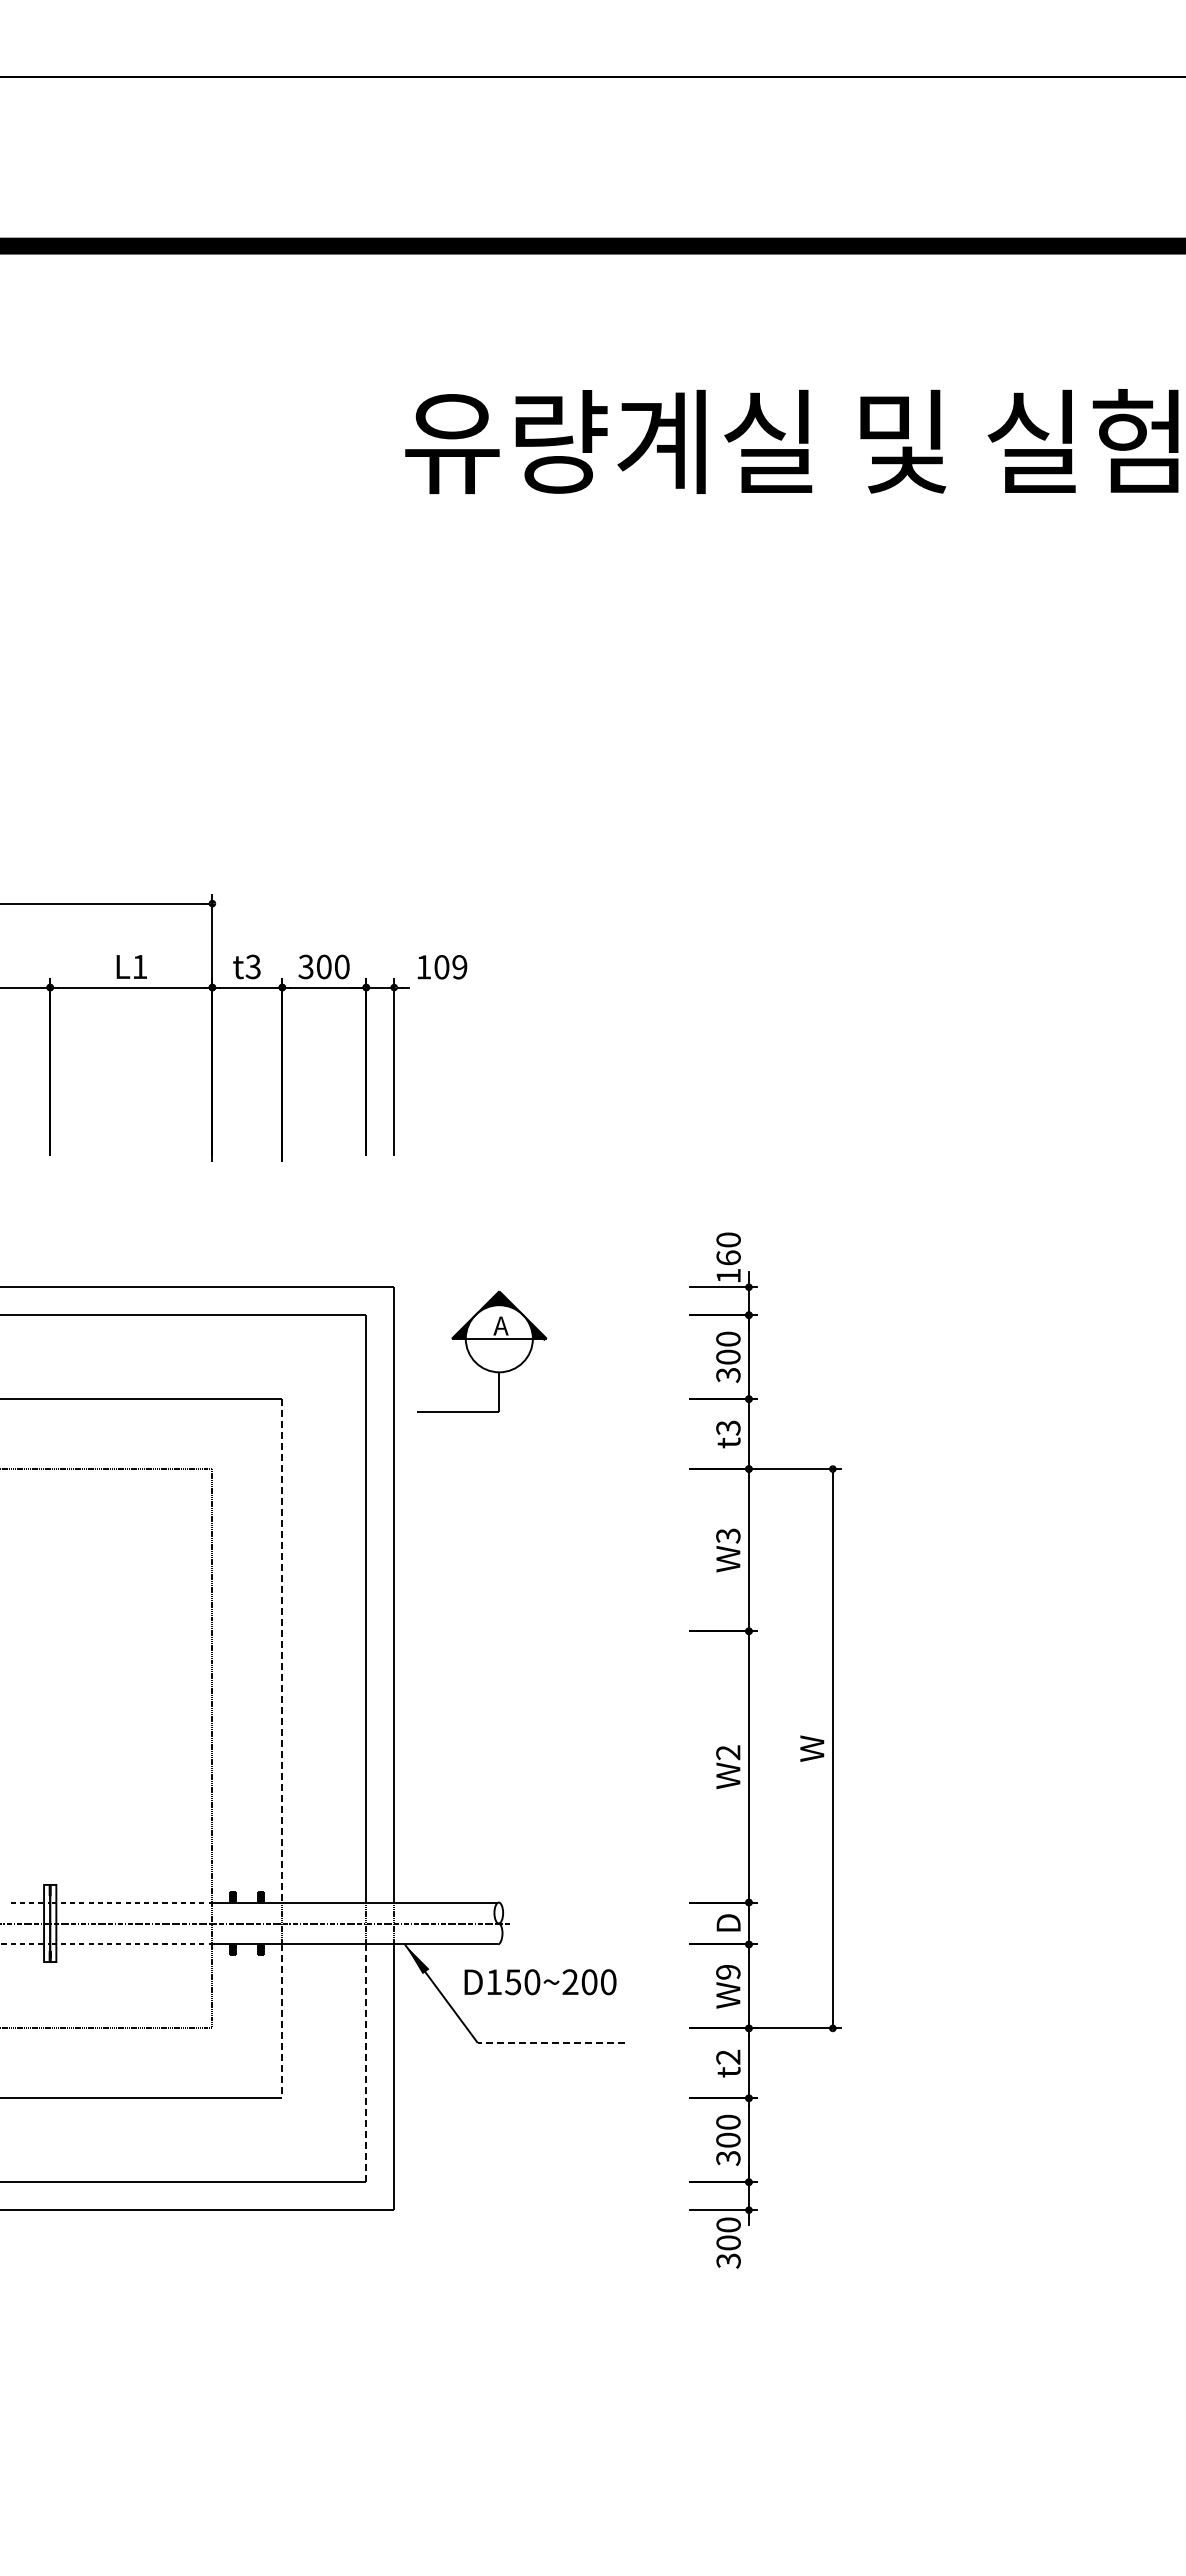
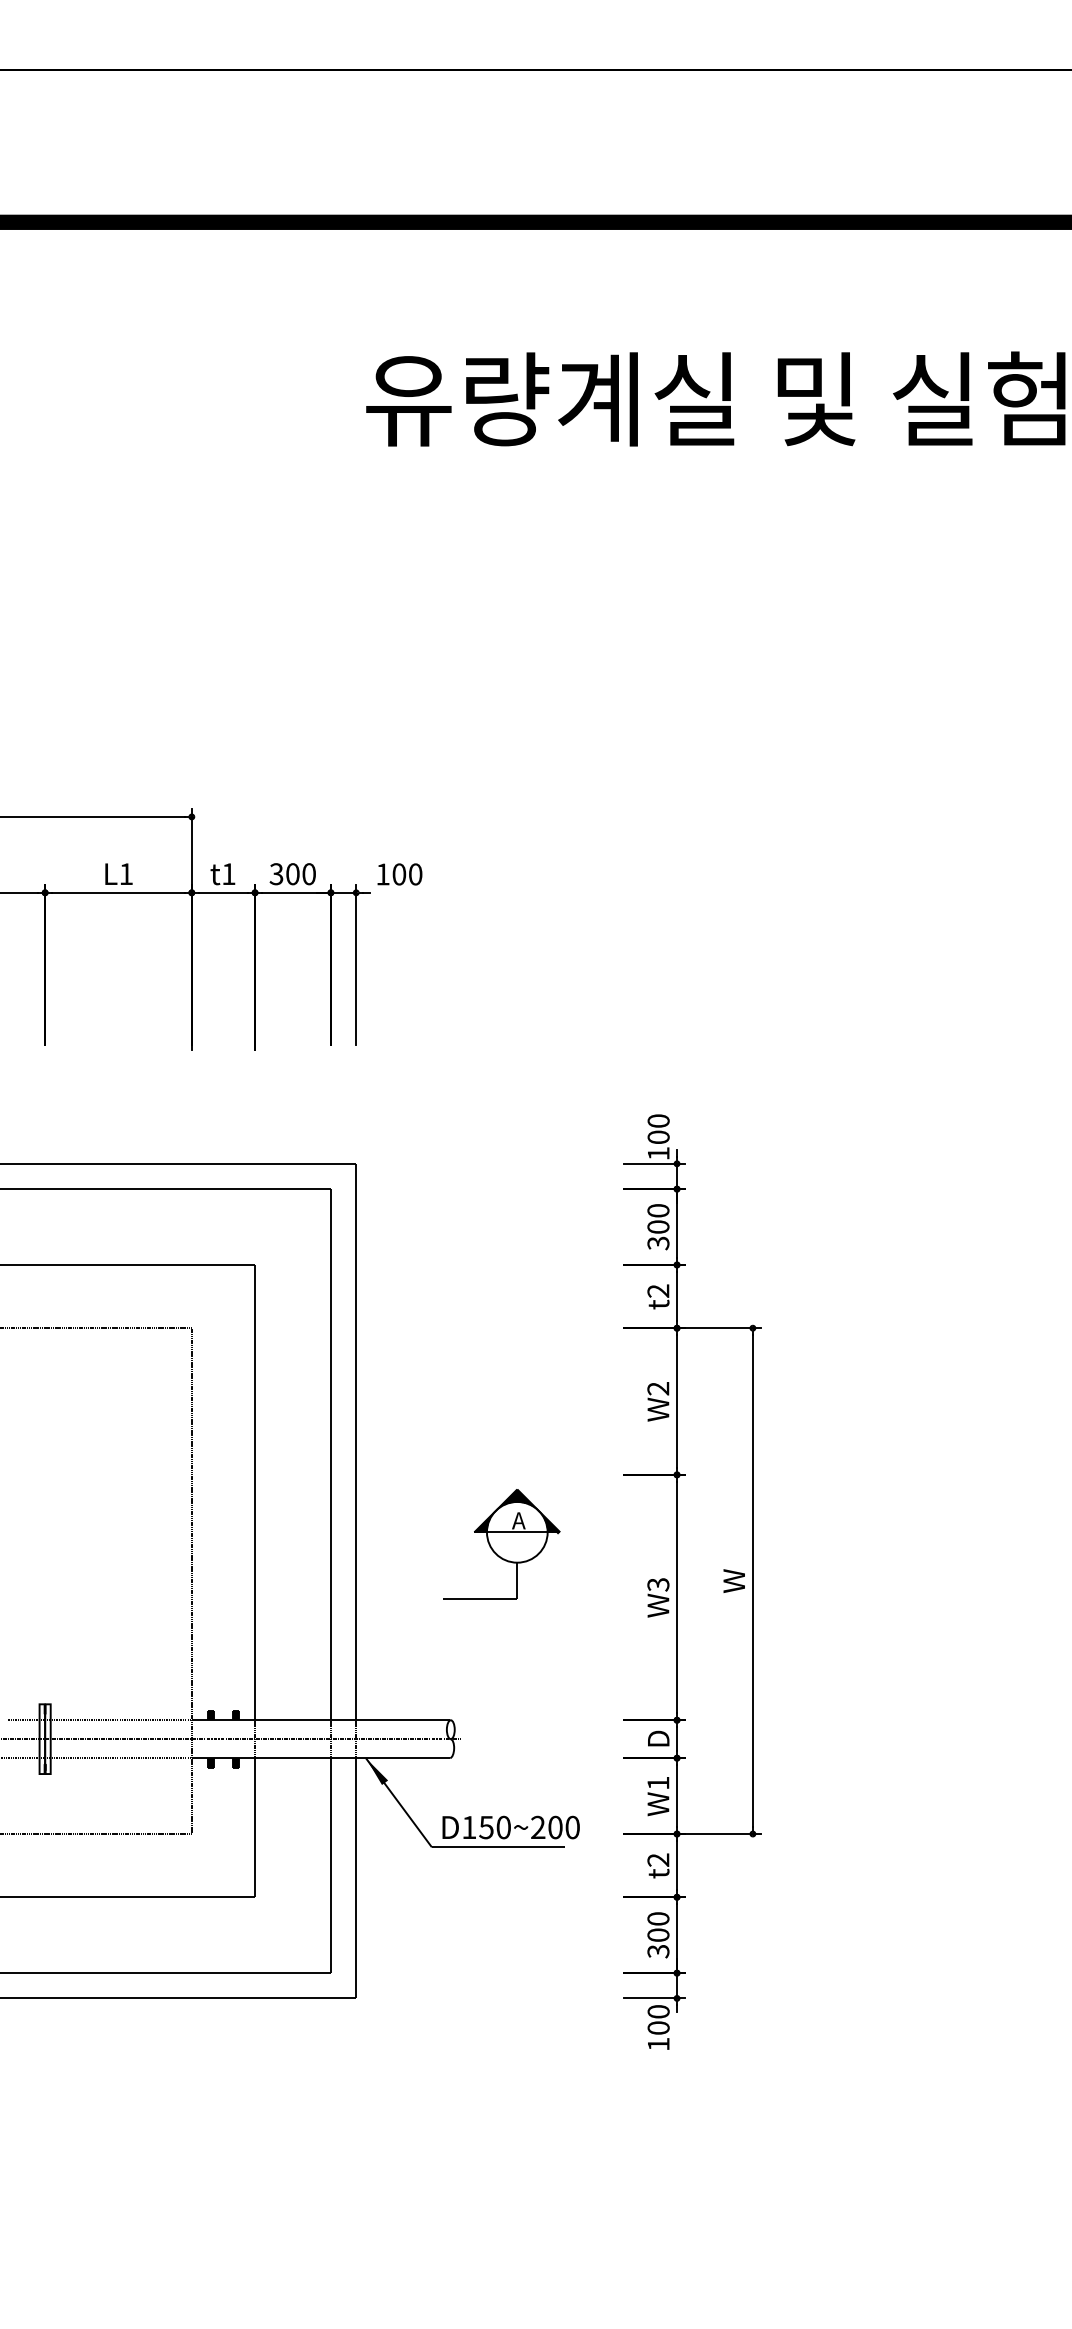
text: (252, 966) -> (228, 873), t3 -> t1
text: (459, 967) -> (415, 874), 109 -> 100
text: (728, 1257) -> (658, 1136), 160 -> 100
part: (482, 1351) -> (502, 1543), moved
text: (728, 1427) -> (658, 1290), t3 -> t2
text: (728, 1535) -> (658, 1388), W3 -> W2
line: (282, 1650) -> (255, 1492), dashed -> solid
text: (728, 1752) -> (658, 1584), W2 -> W3
text: (728, 1972) -> (658, 1783), W9 -> W1
text: (540, 1982) -> (511, 1827), moved
line: (282, 2021) -> (255, 1827), dashed -> solid
line: (551, 2042) -> (498, 1846), dashed -> solid
line: (366, 2063) -> (331, 1865), dashed -> solid
text: (728, 2260) -> (658, 2043), 300 -> 100

